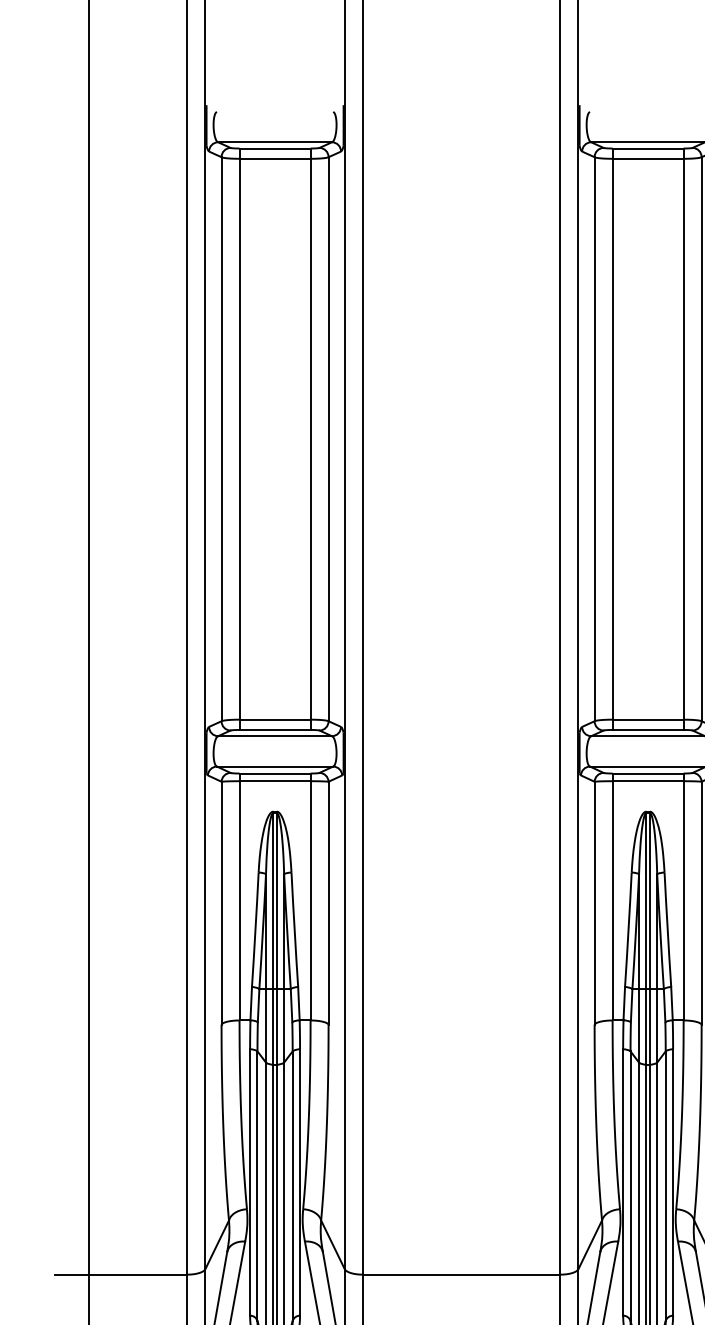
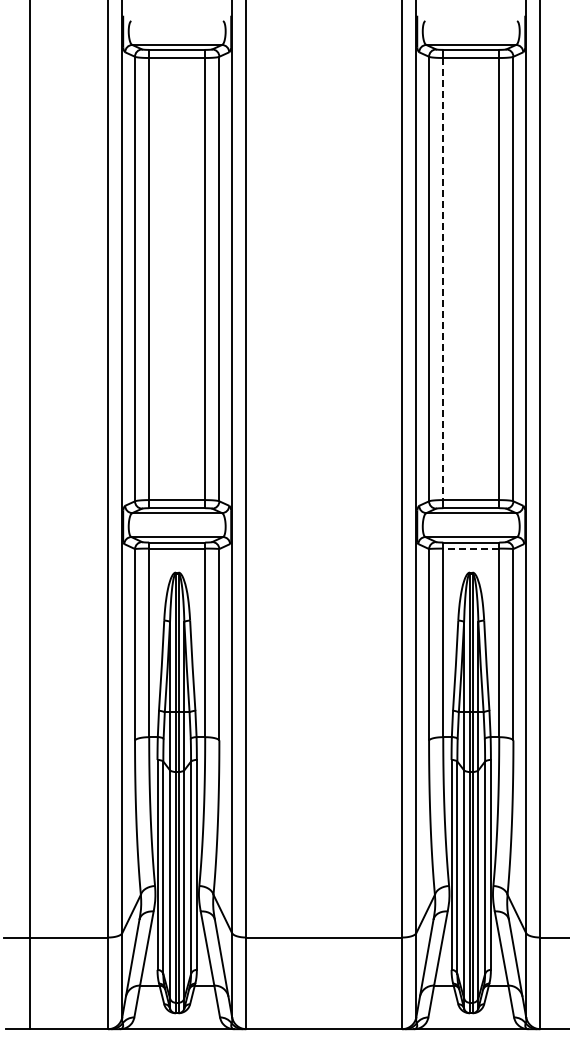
line: (612, 439) -> (443, 279), solid -> dashed
line: (648, 781) -> (471, 548), solid -> dashed

